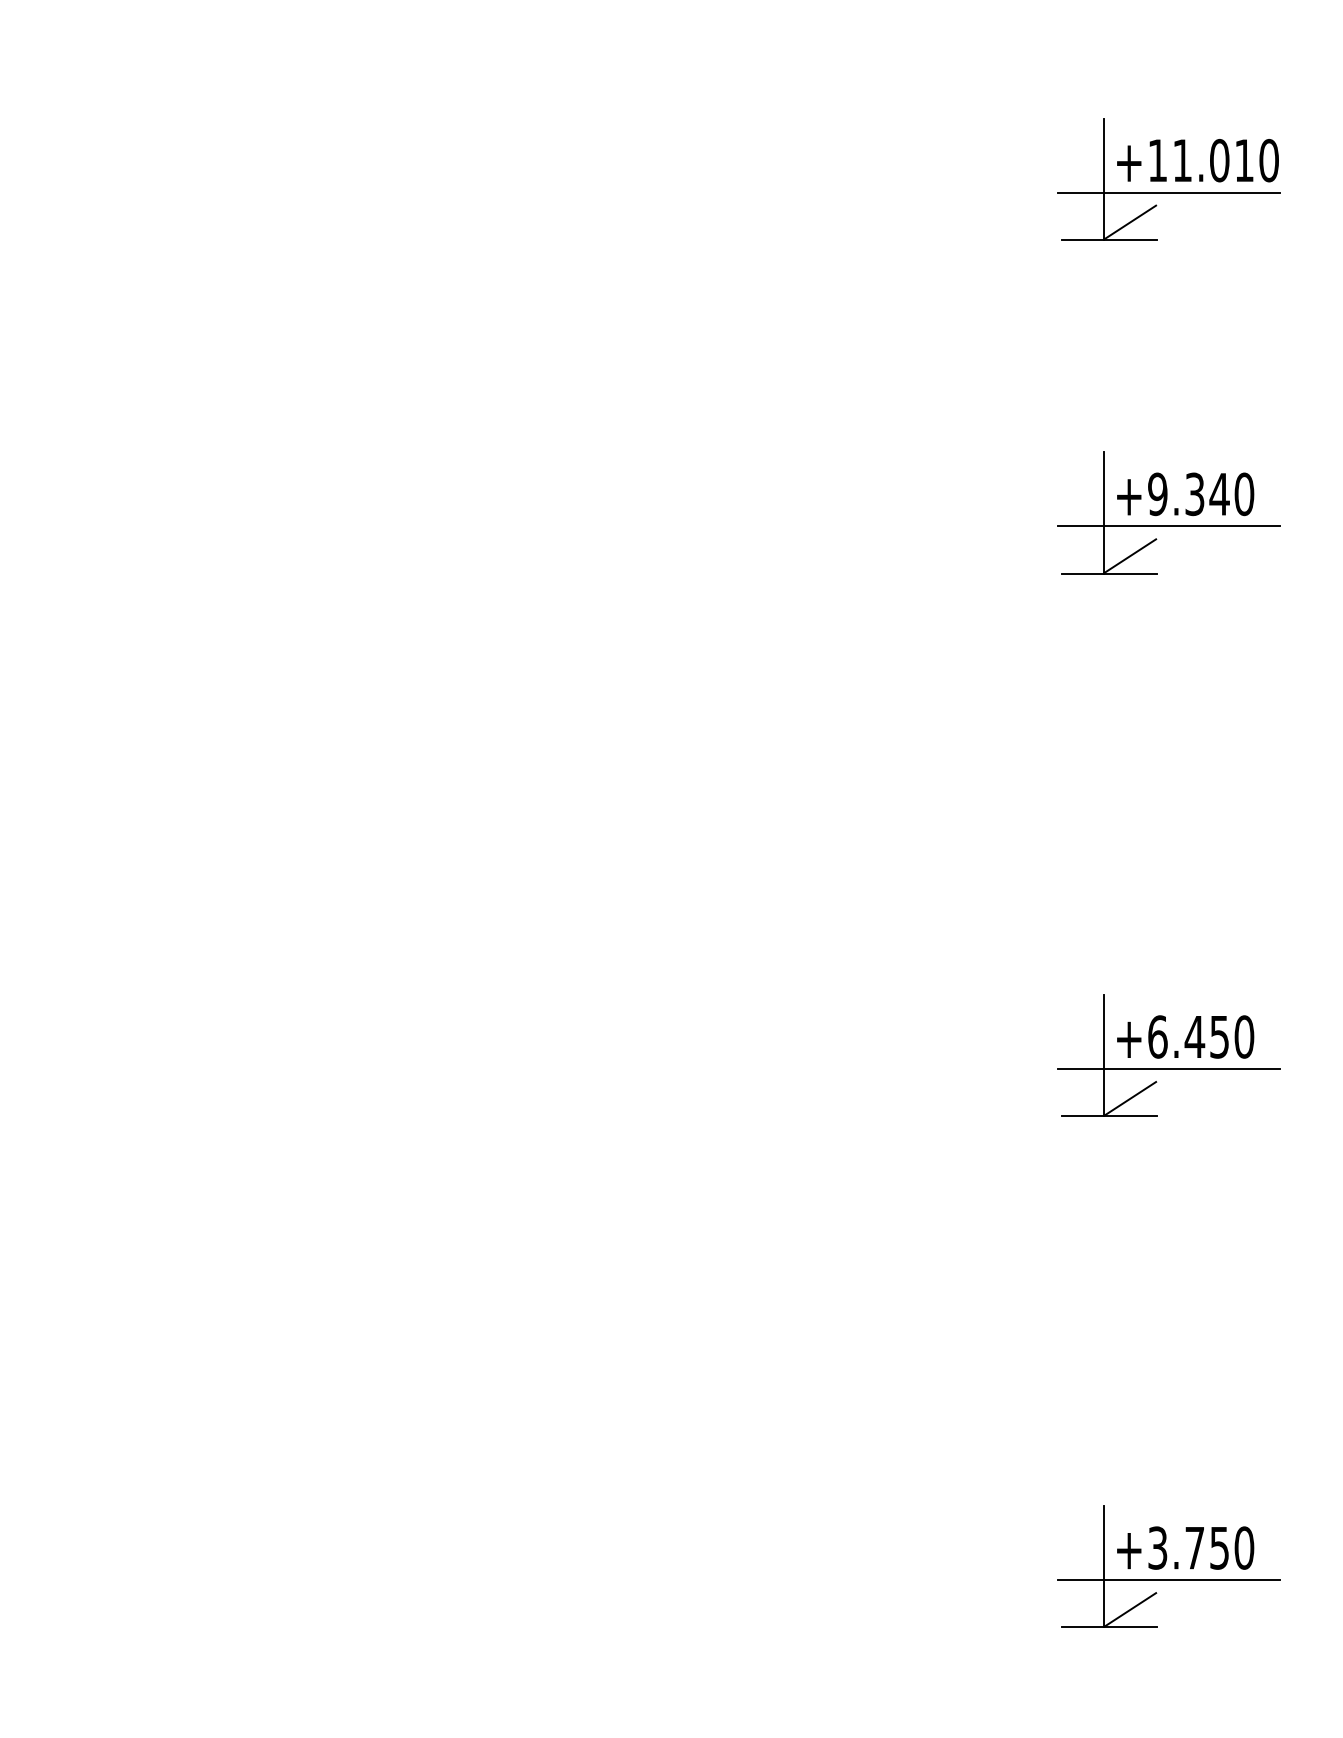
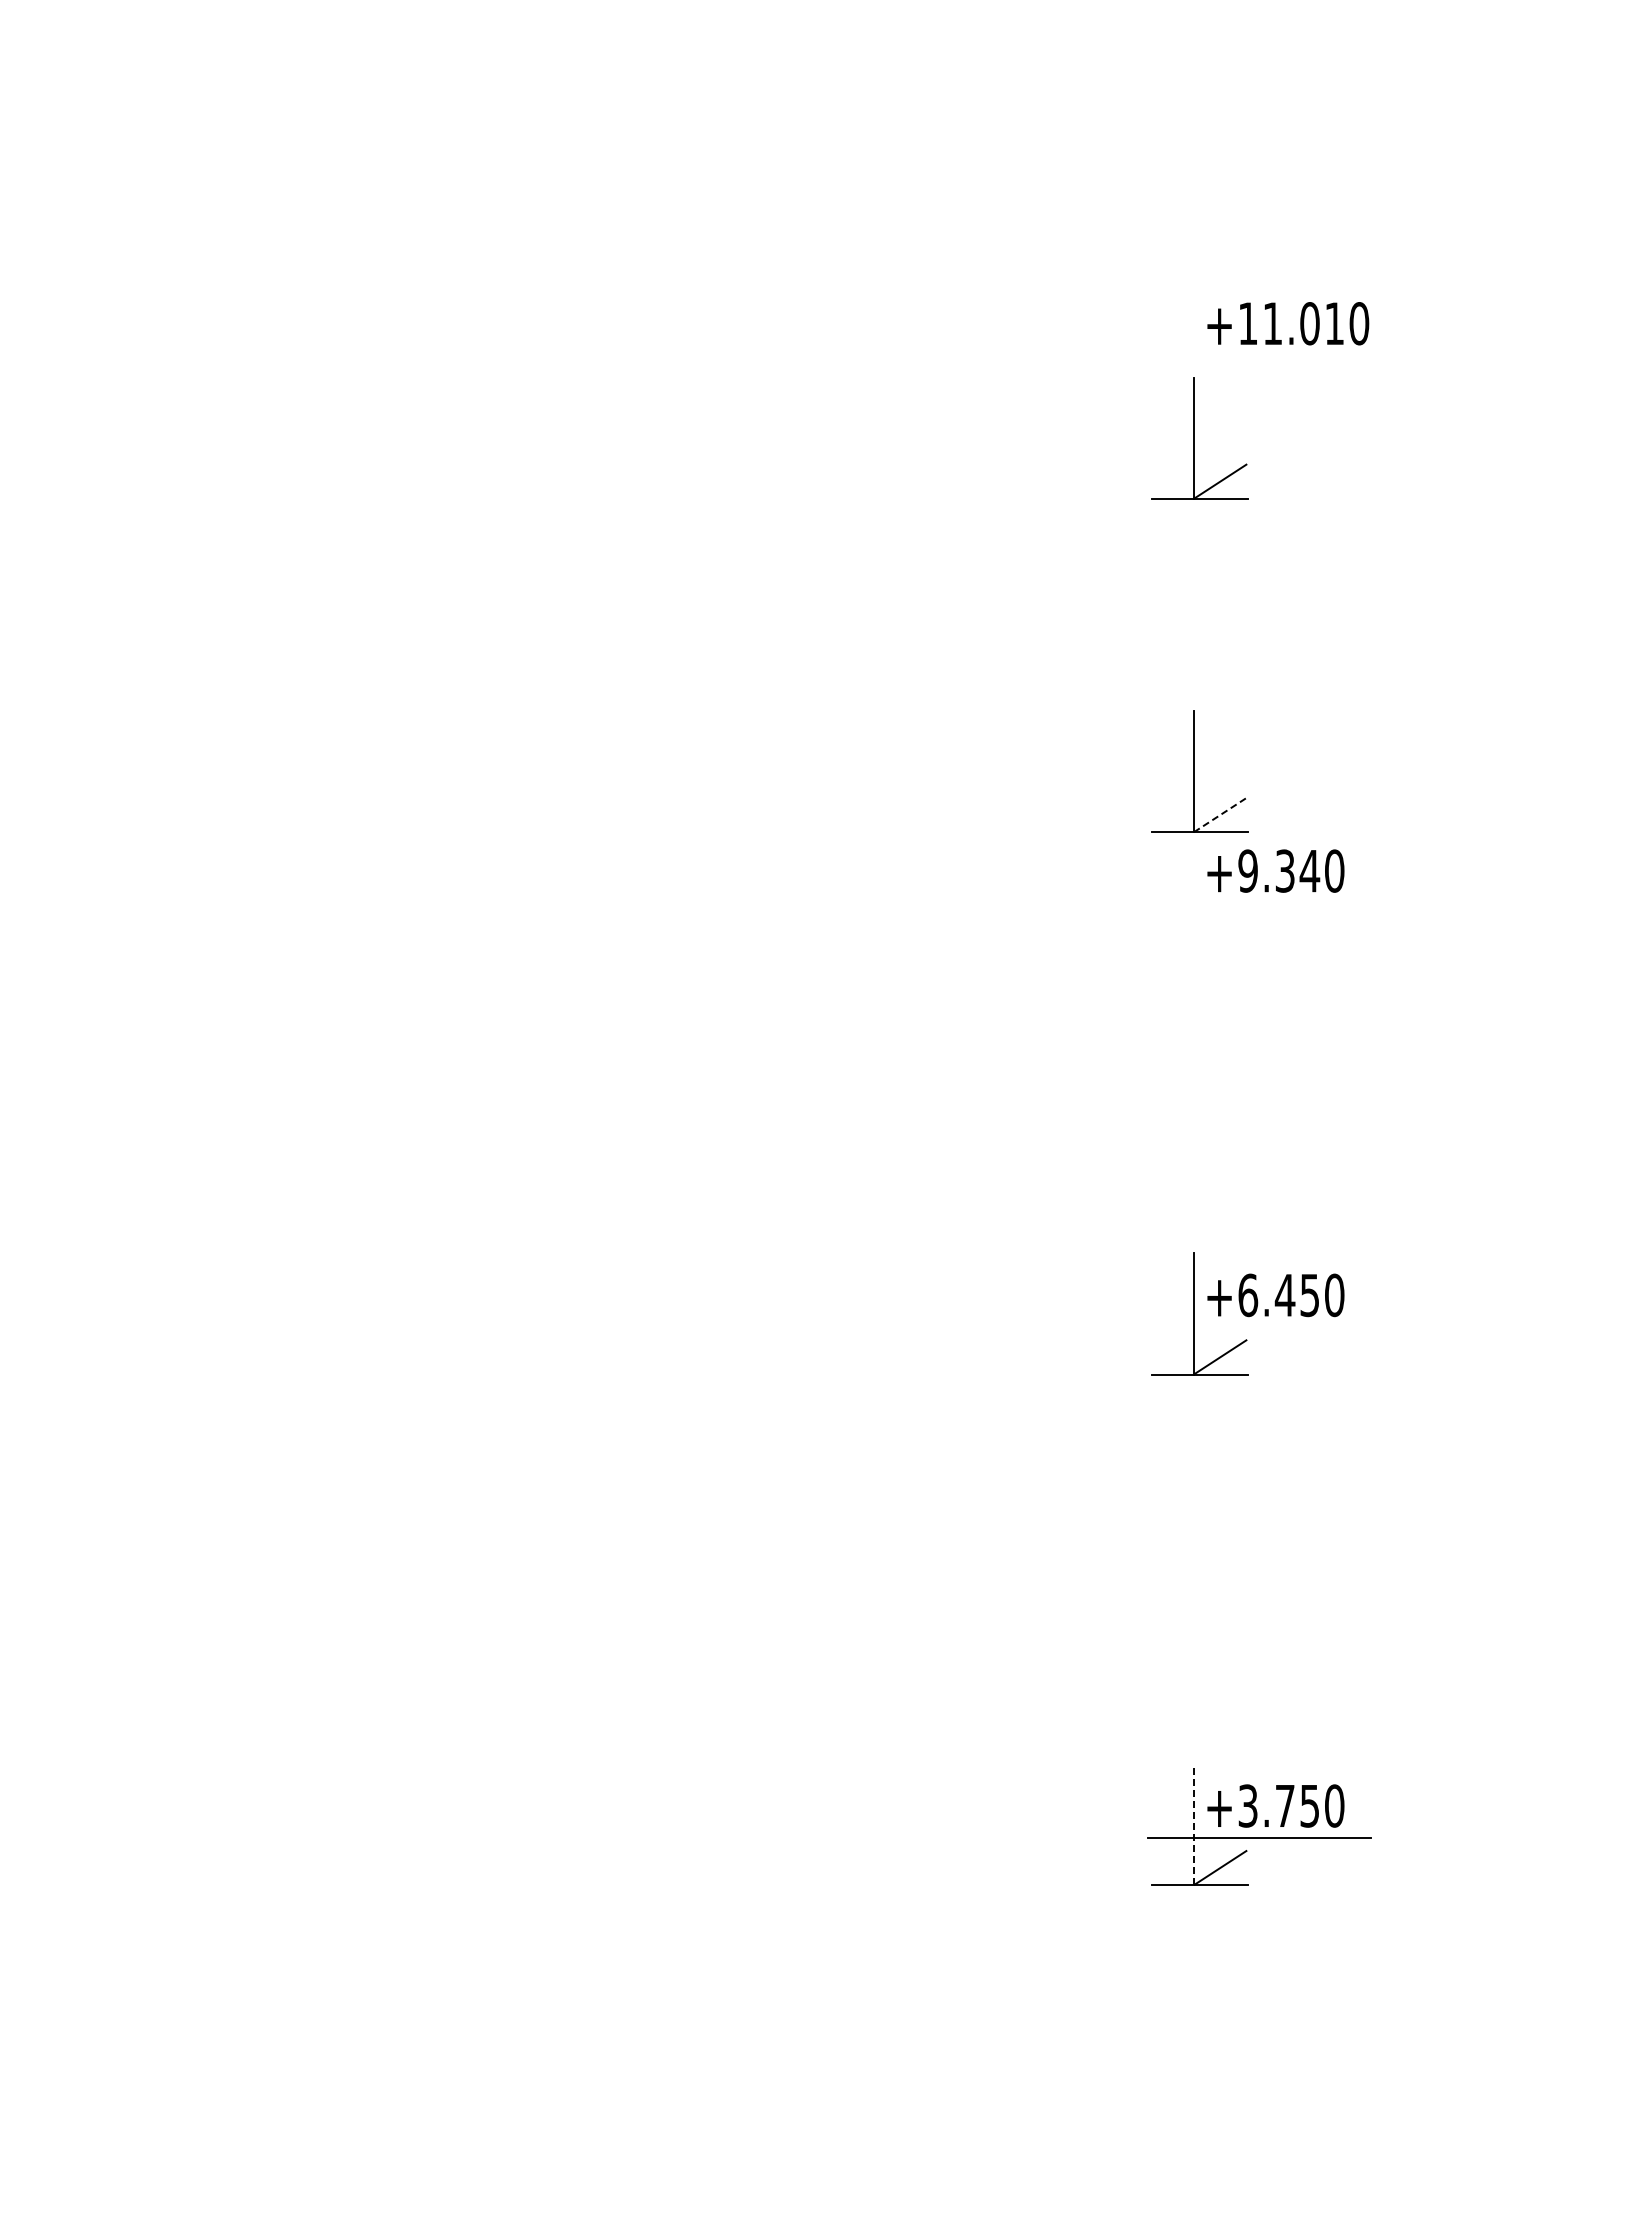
text: (1198, 160) -> (1288, 323), moved
line: (1169, 192) -> (1259, 451), removed
text: (1185, 493) -> (1275, 870), moved
line: (1169, 526) -> (1259, 785), removed
line: (1130, 555) -> (1220, 814), solid -> dashed
line: (1169, 1069) -> (1259, 1327), removed
line: (1103, 1566) -> (1193, 1824), solid -> dashed

